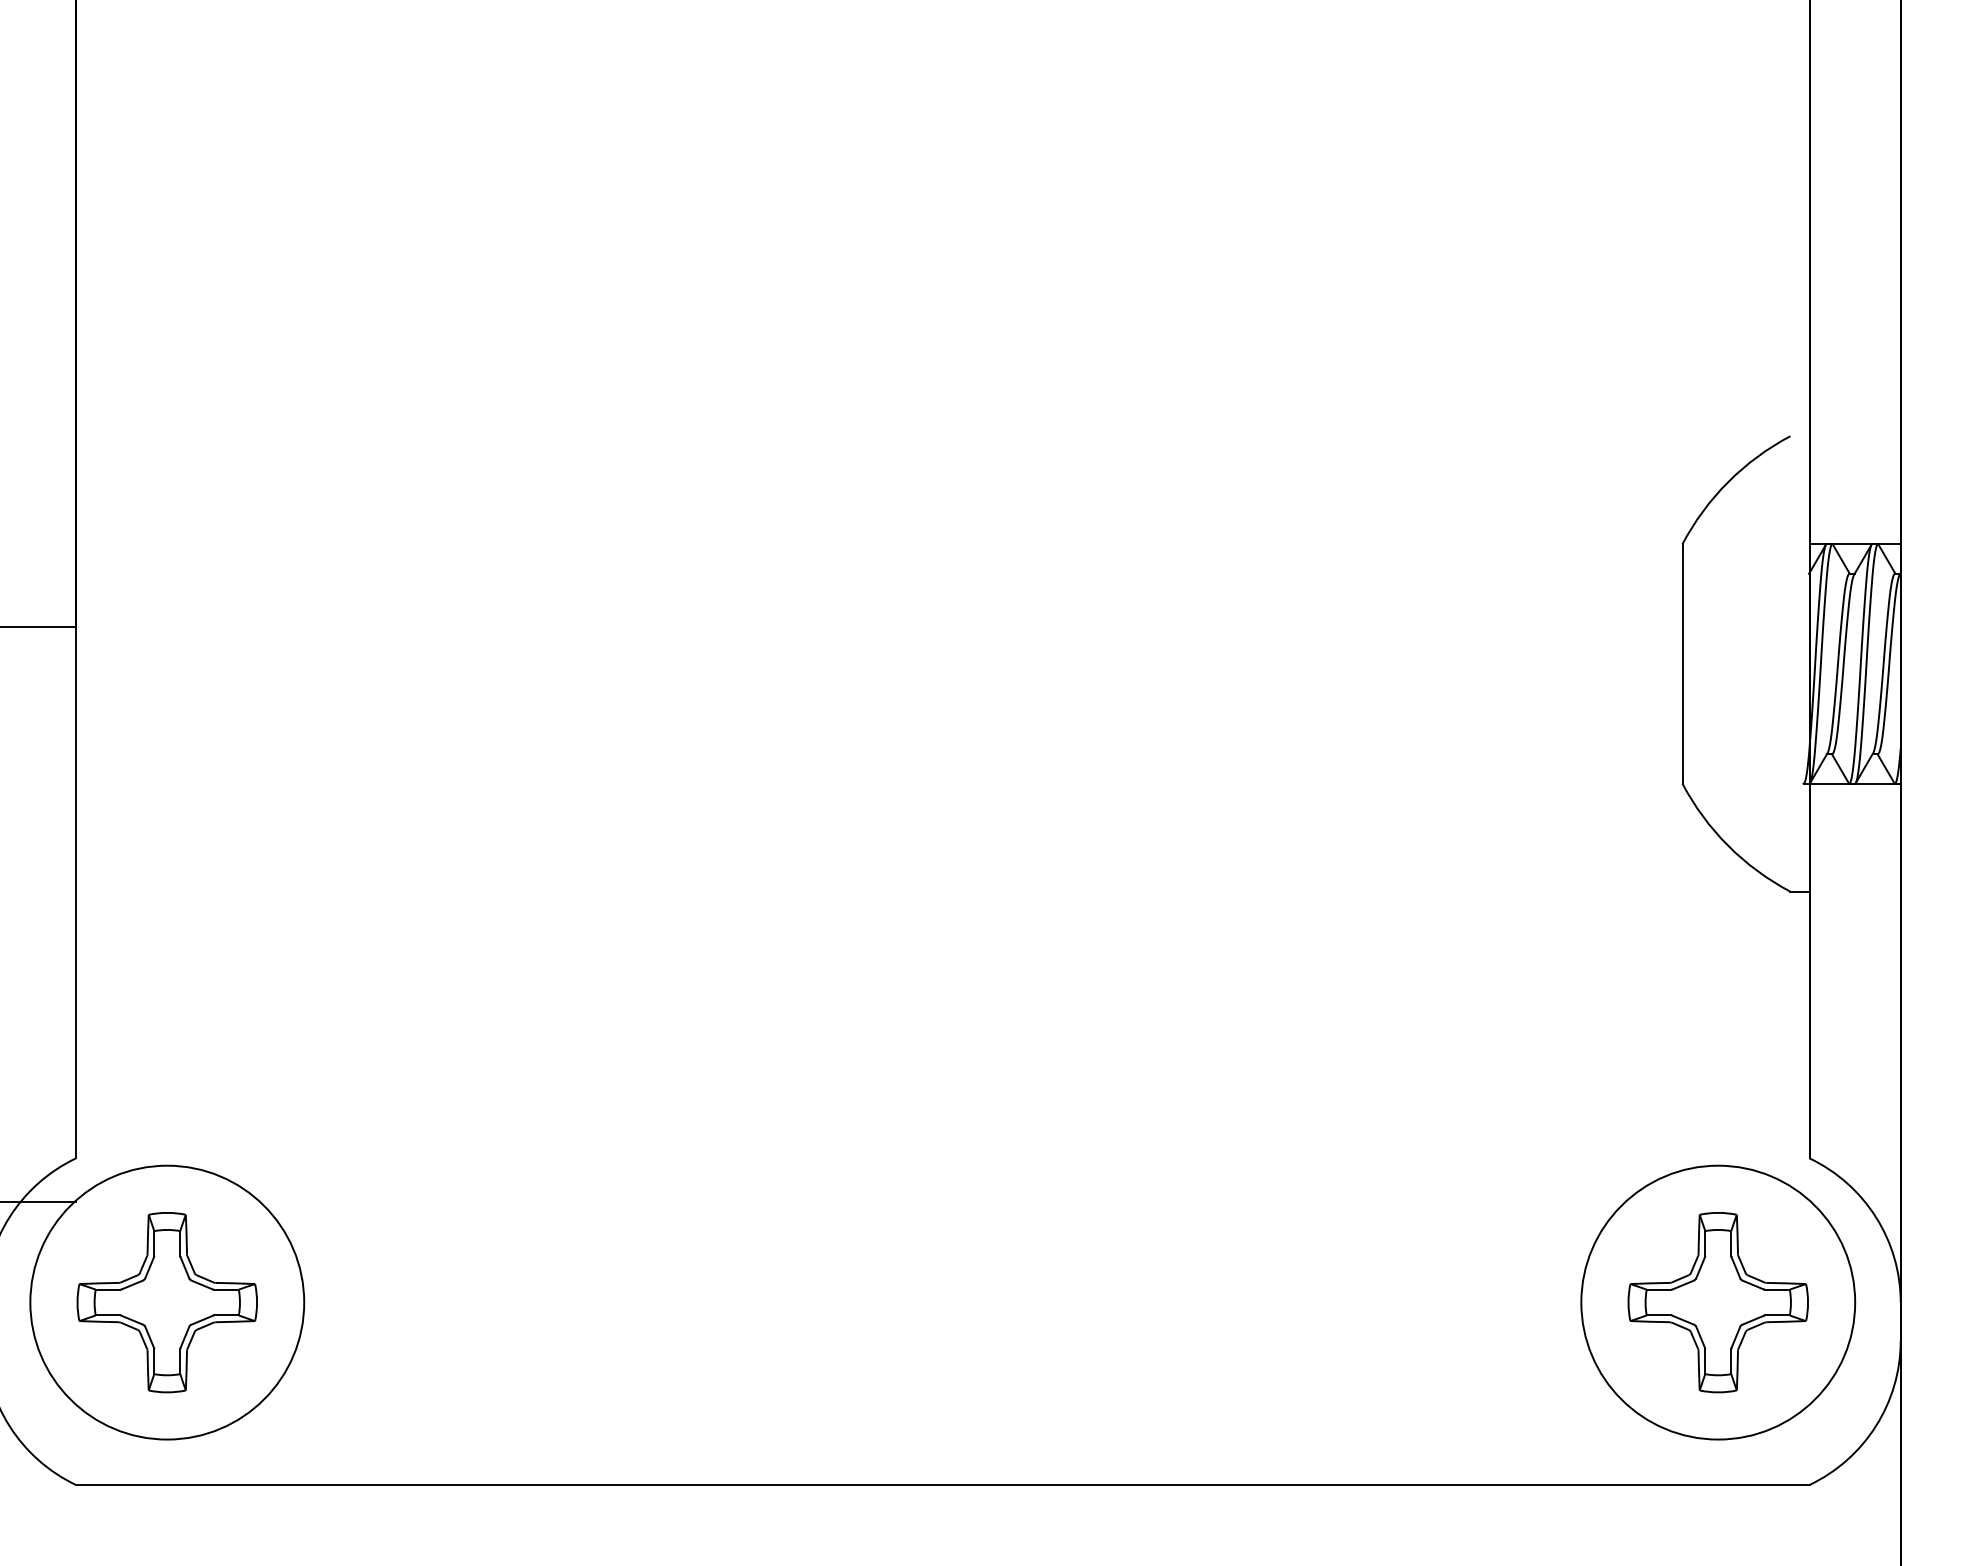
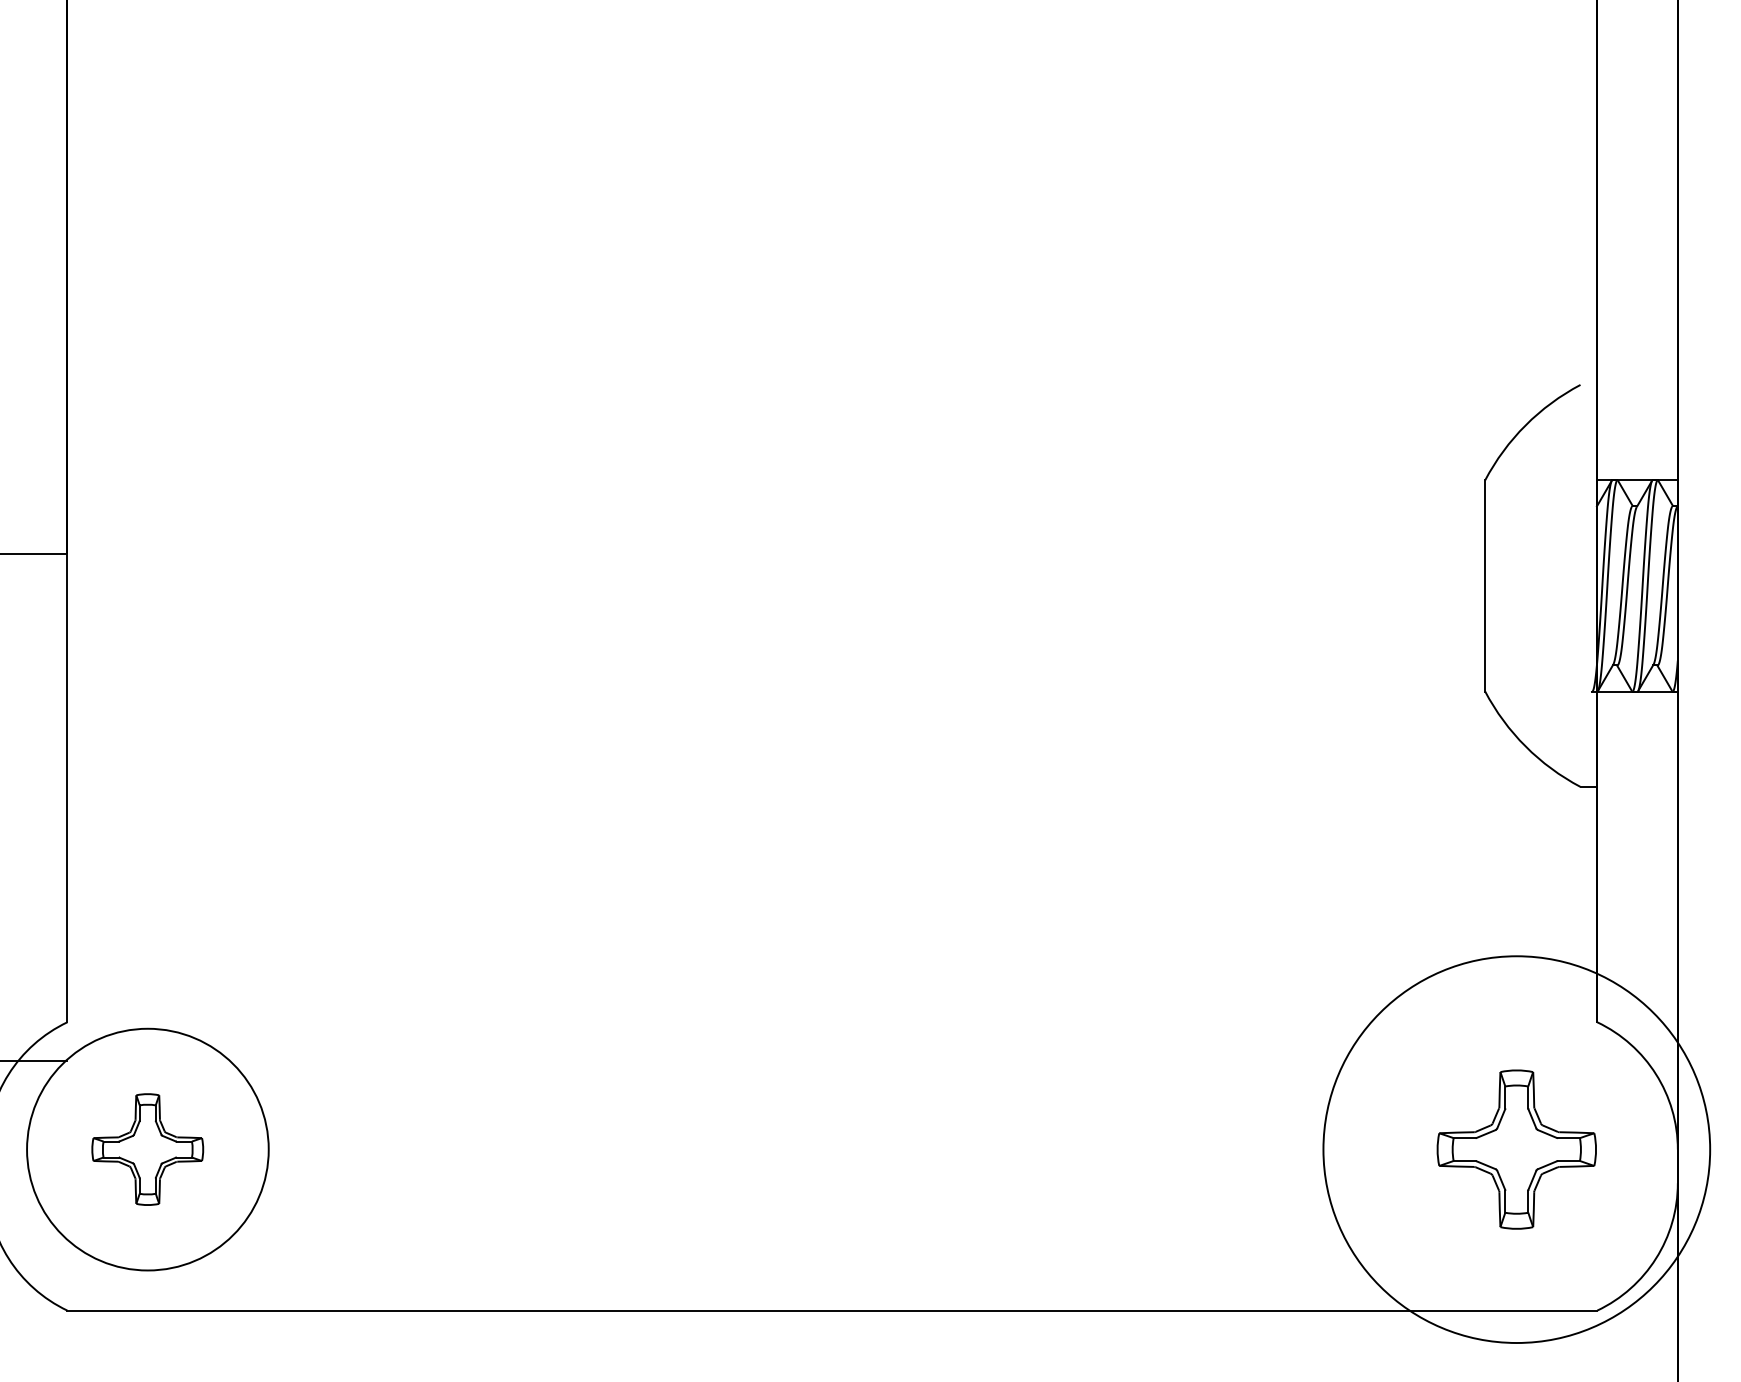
part: (166, 1302) -> (147, 1149), size x0.7
circle: (1717, 1302) -> (1516, 1149), size x1.6

